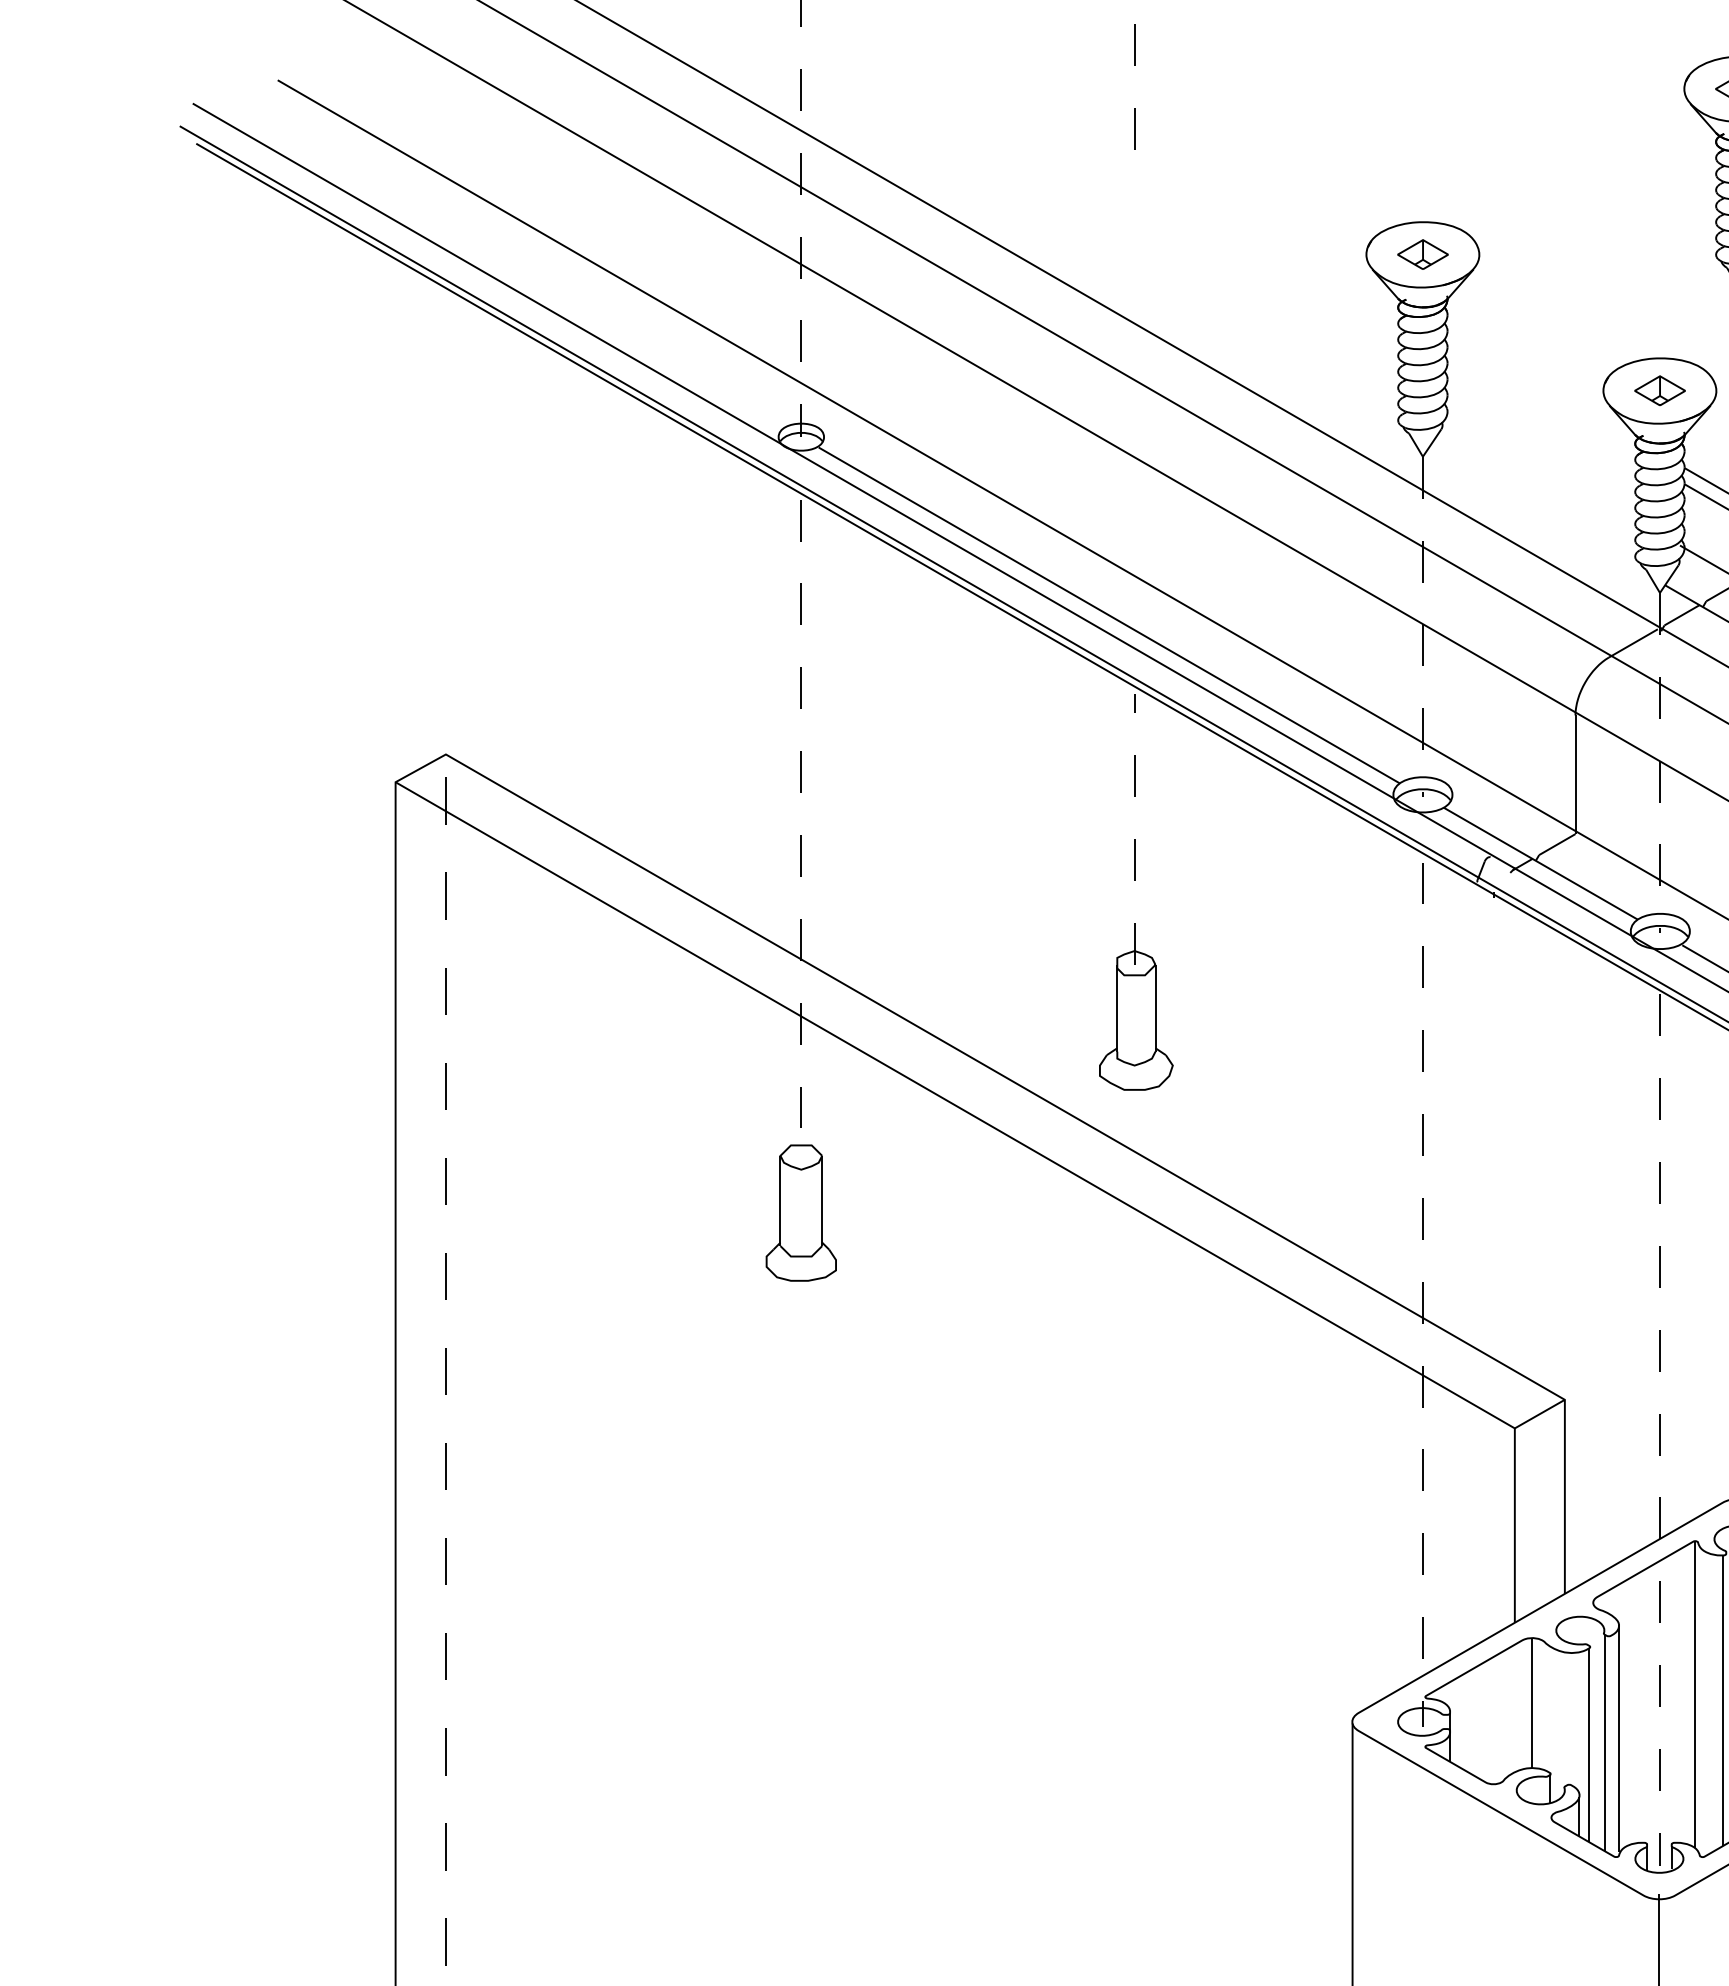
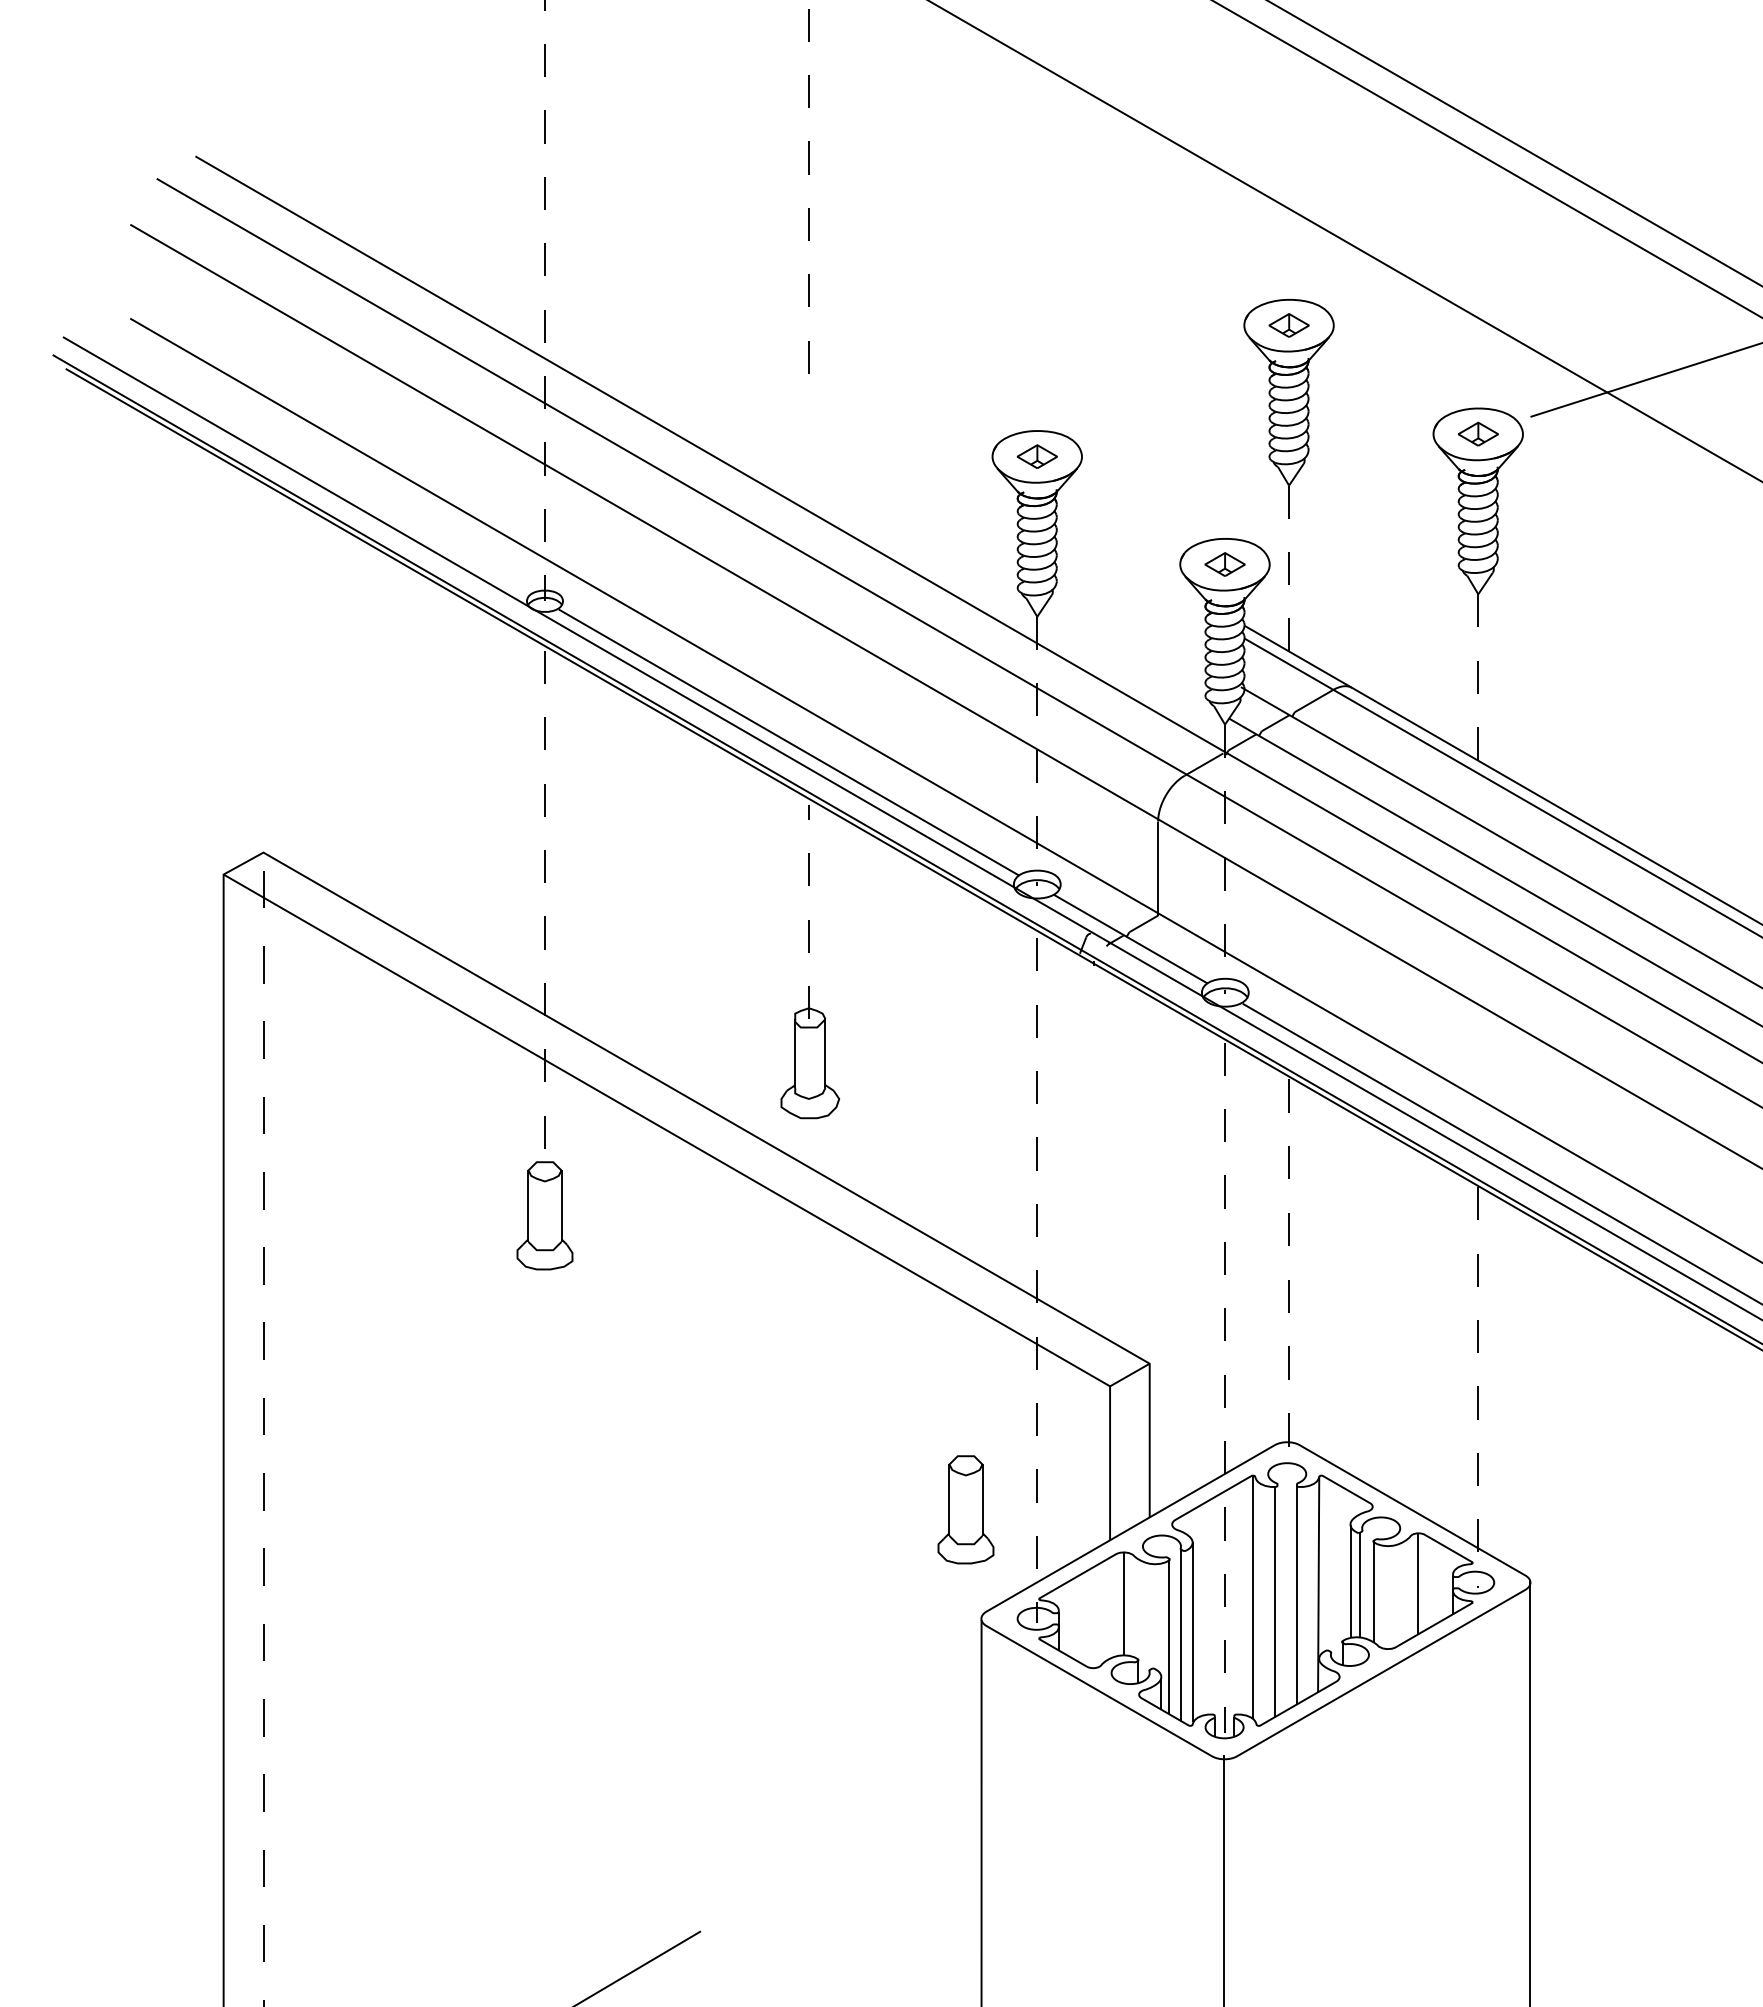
part: (1332, 1583) -> (965, 1509), added

